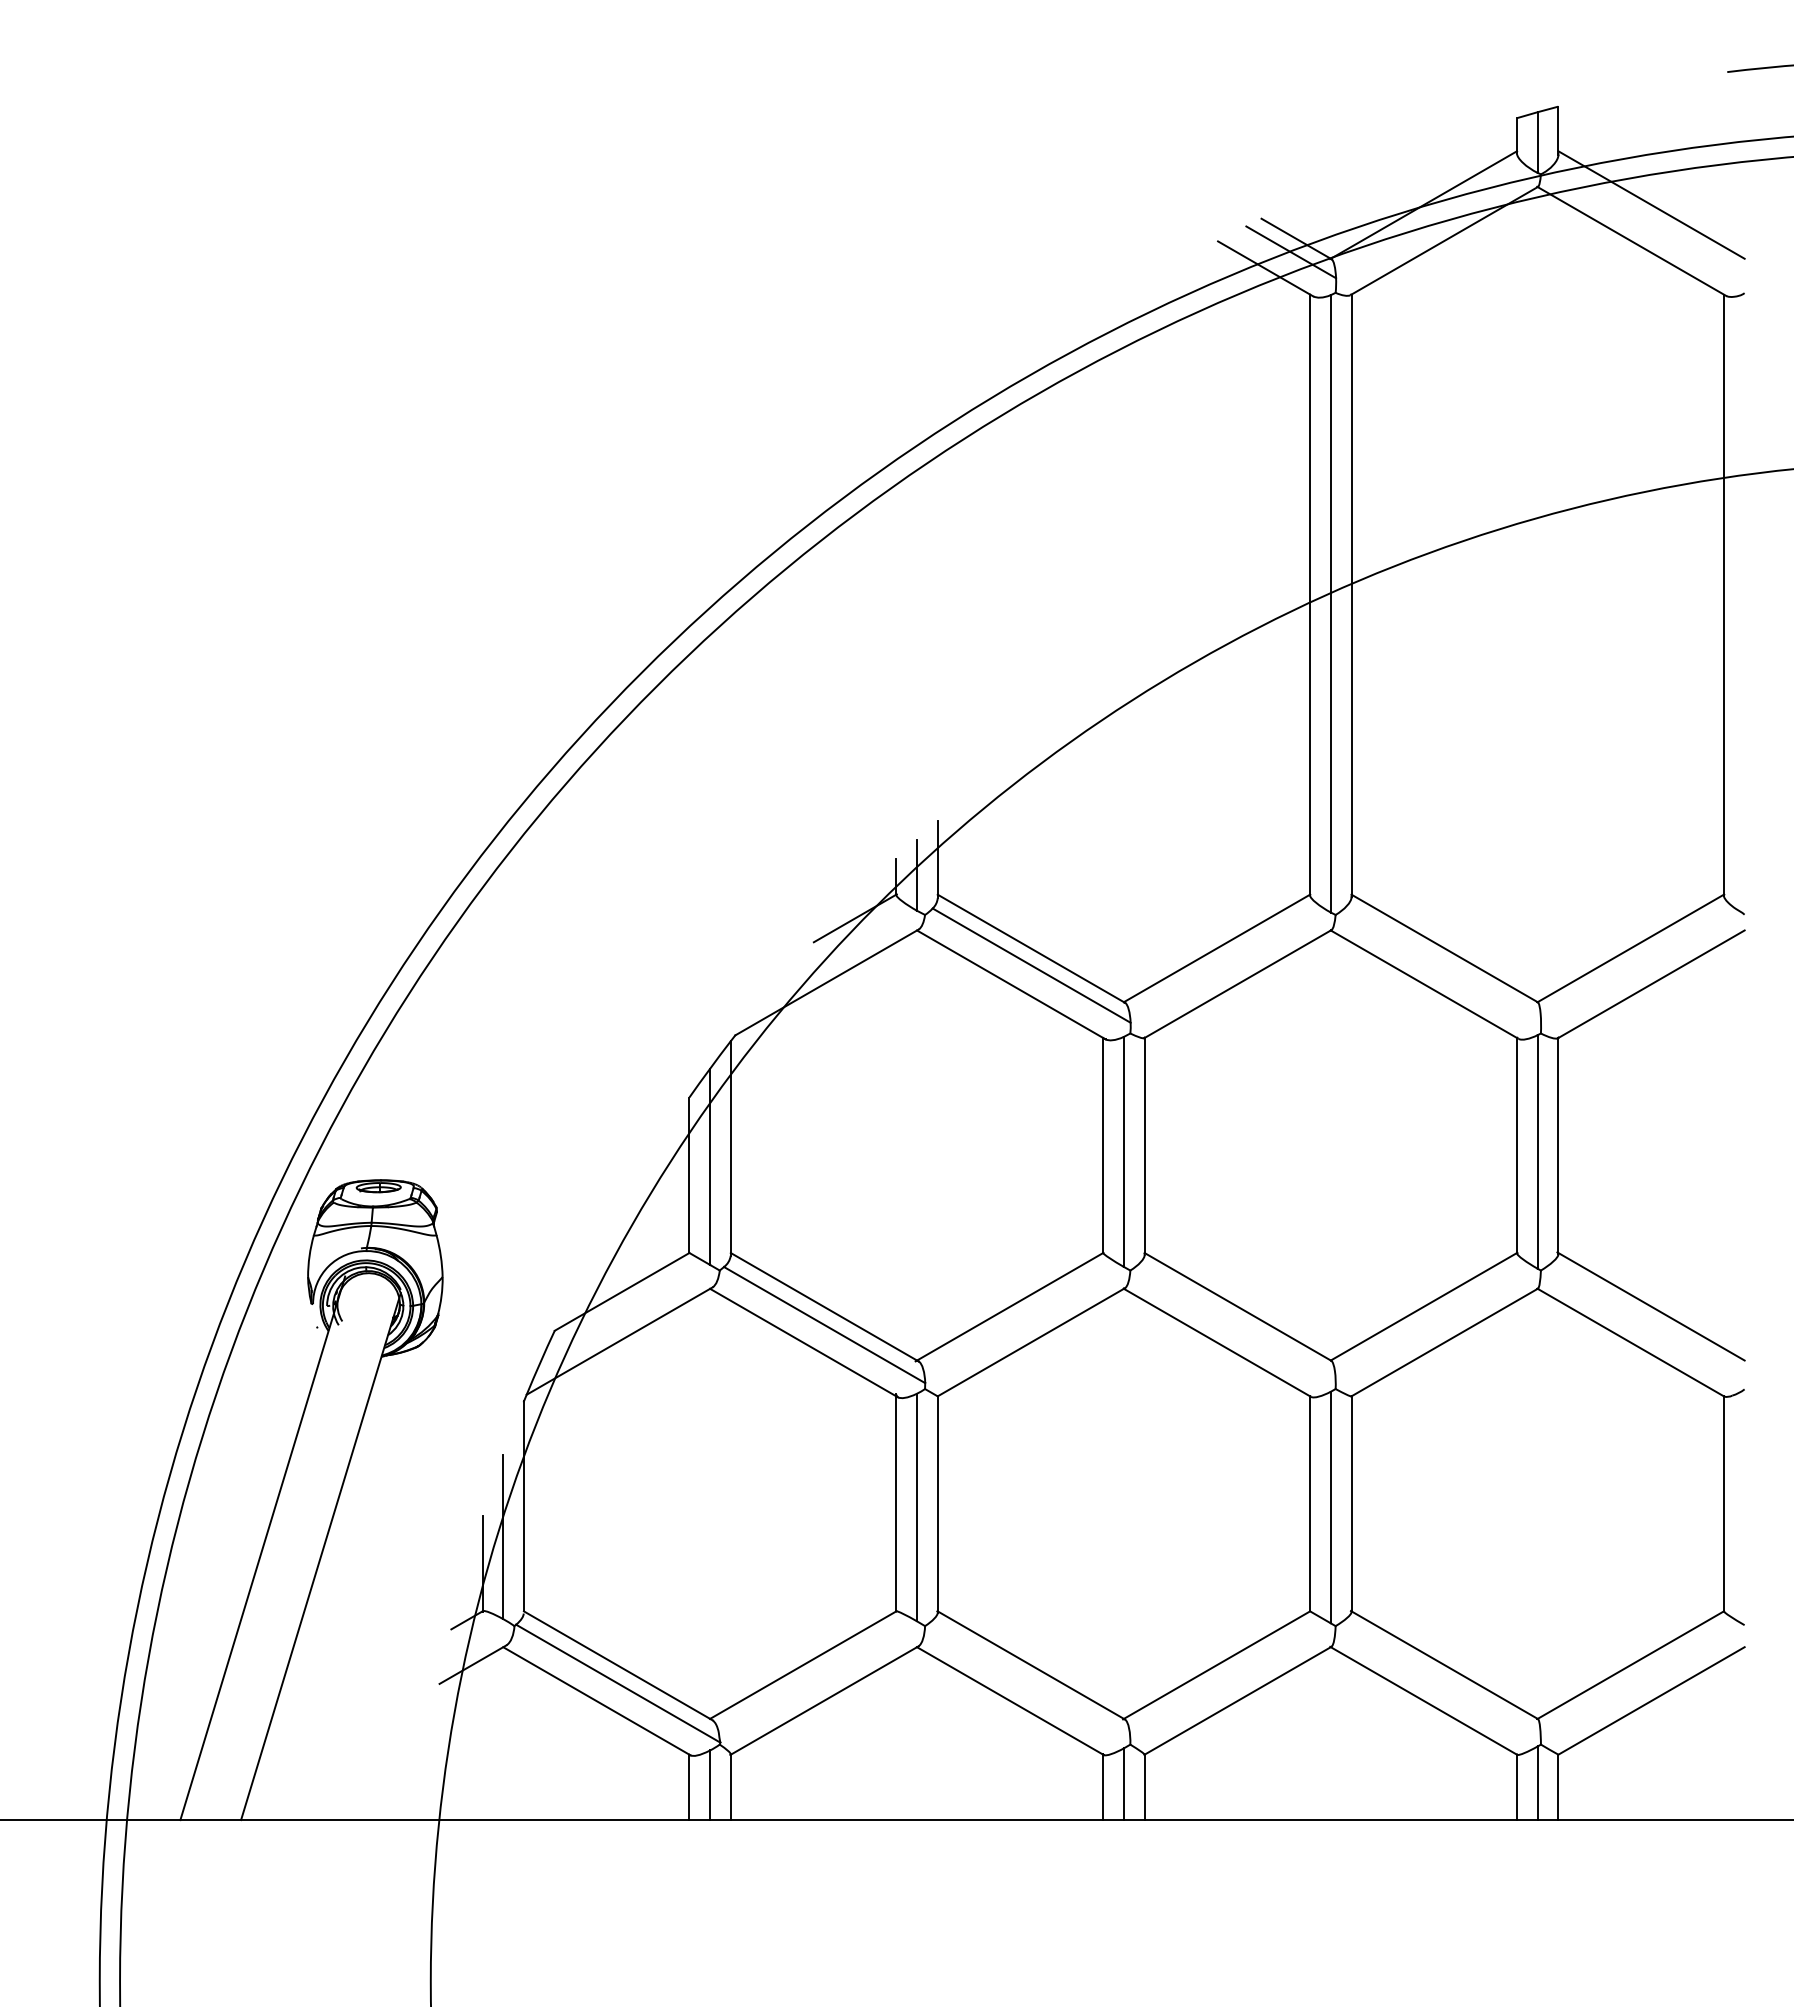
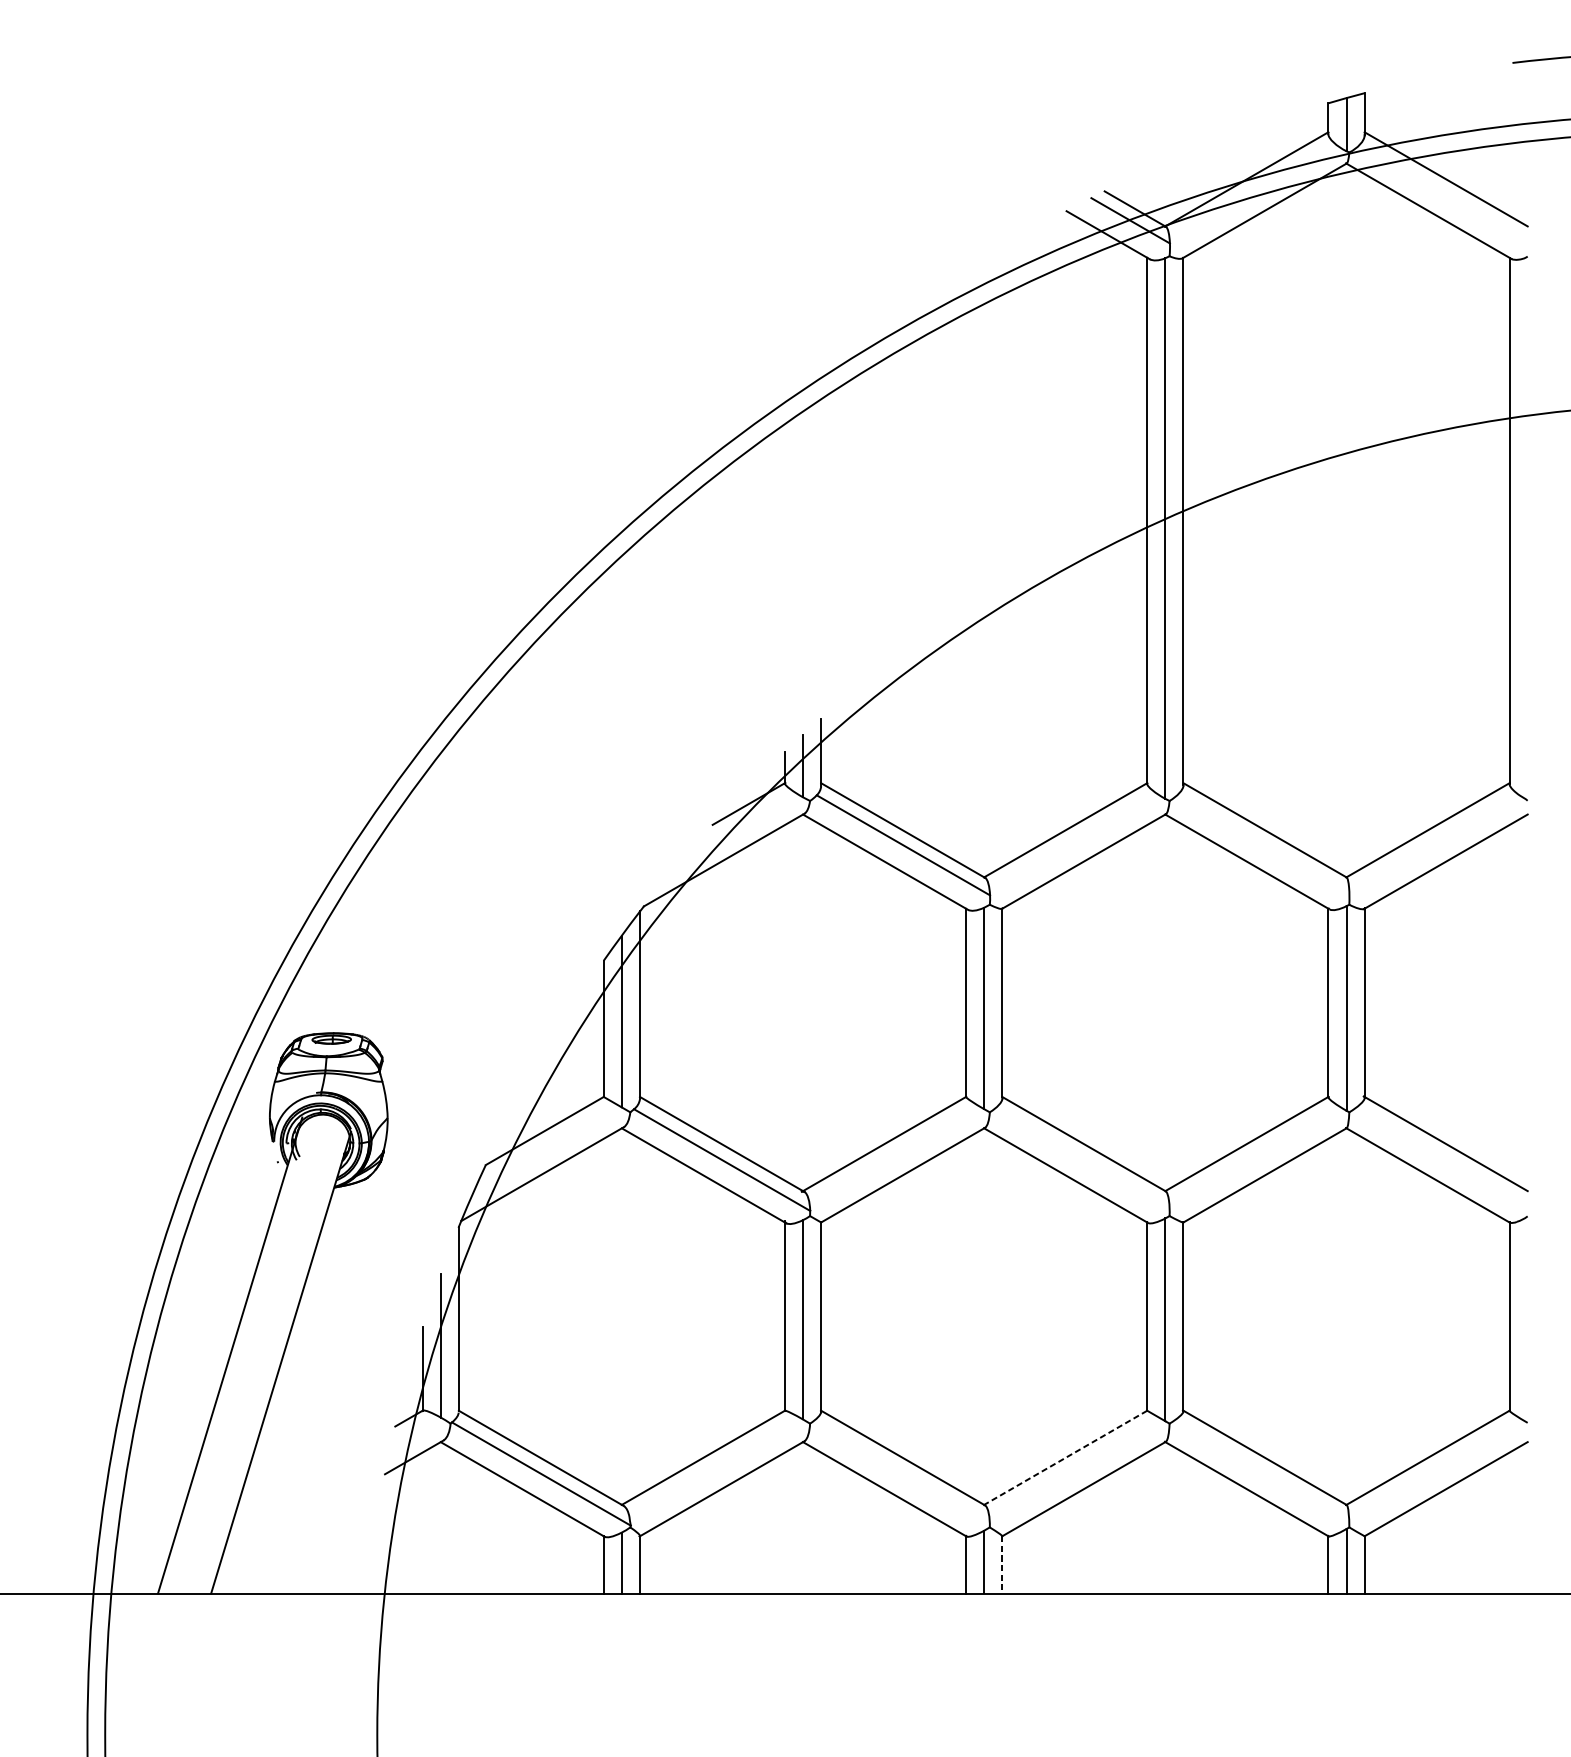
line: (1217, 1665) -> (1066, 1458), solid -> dashed
line: (1144, 1787) -> (1002, 1564), solid -> dashed

